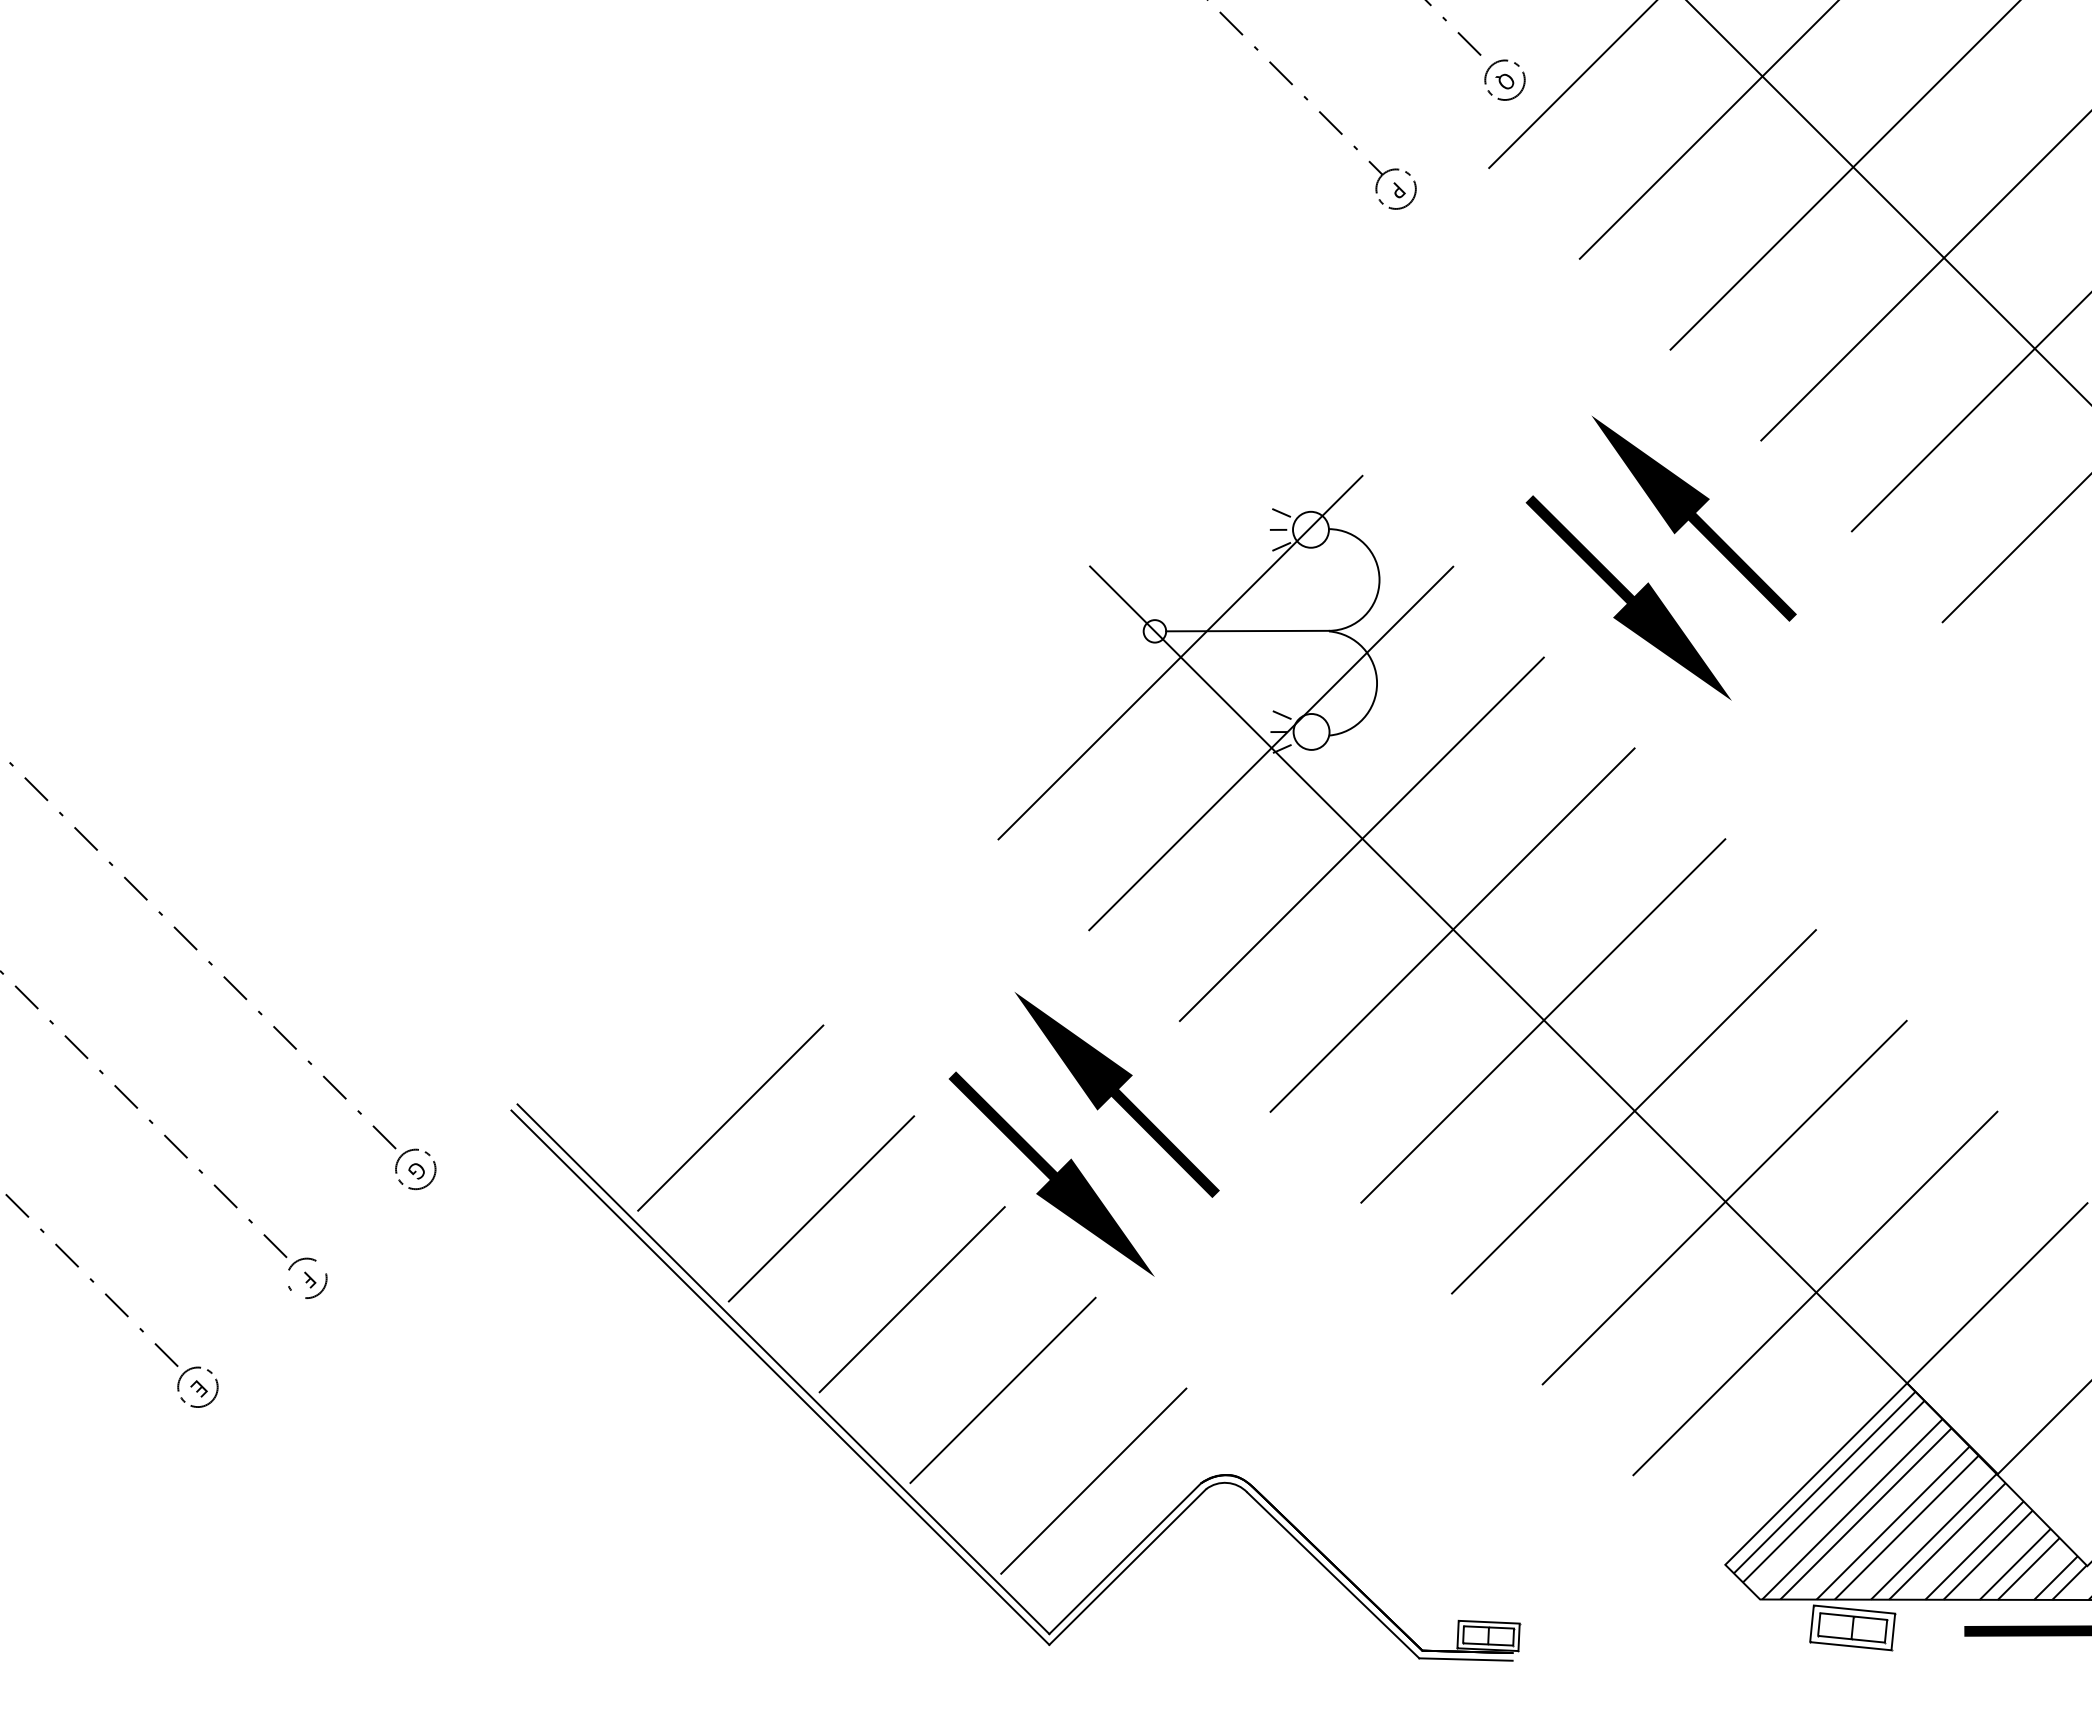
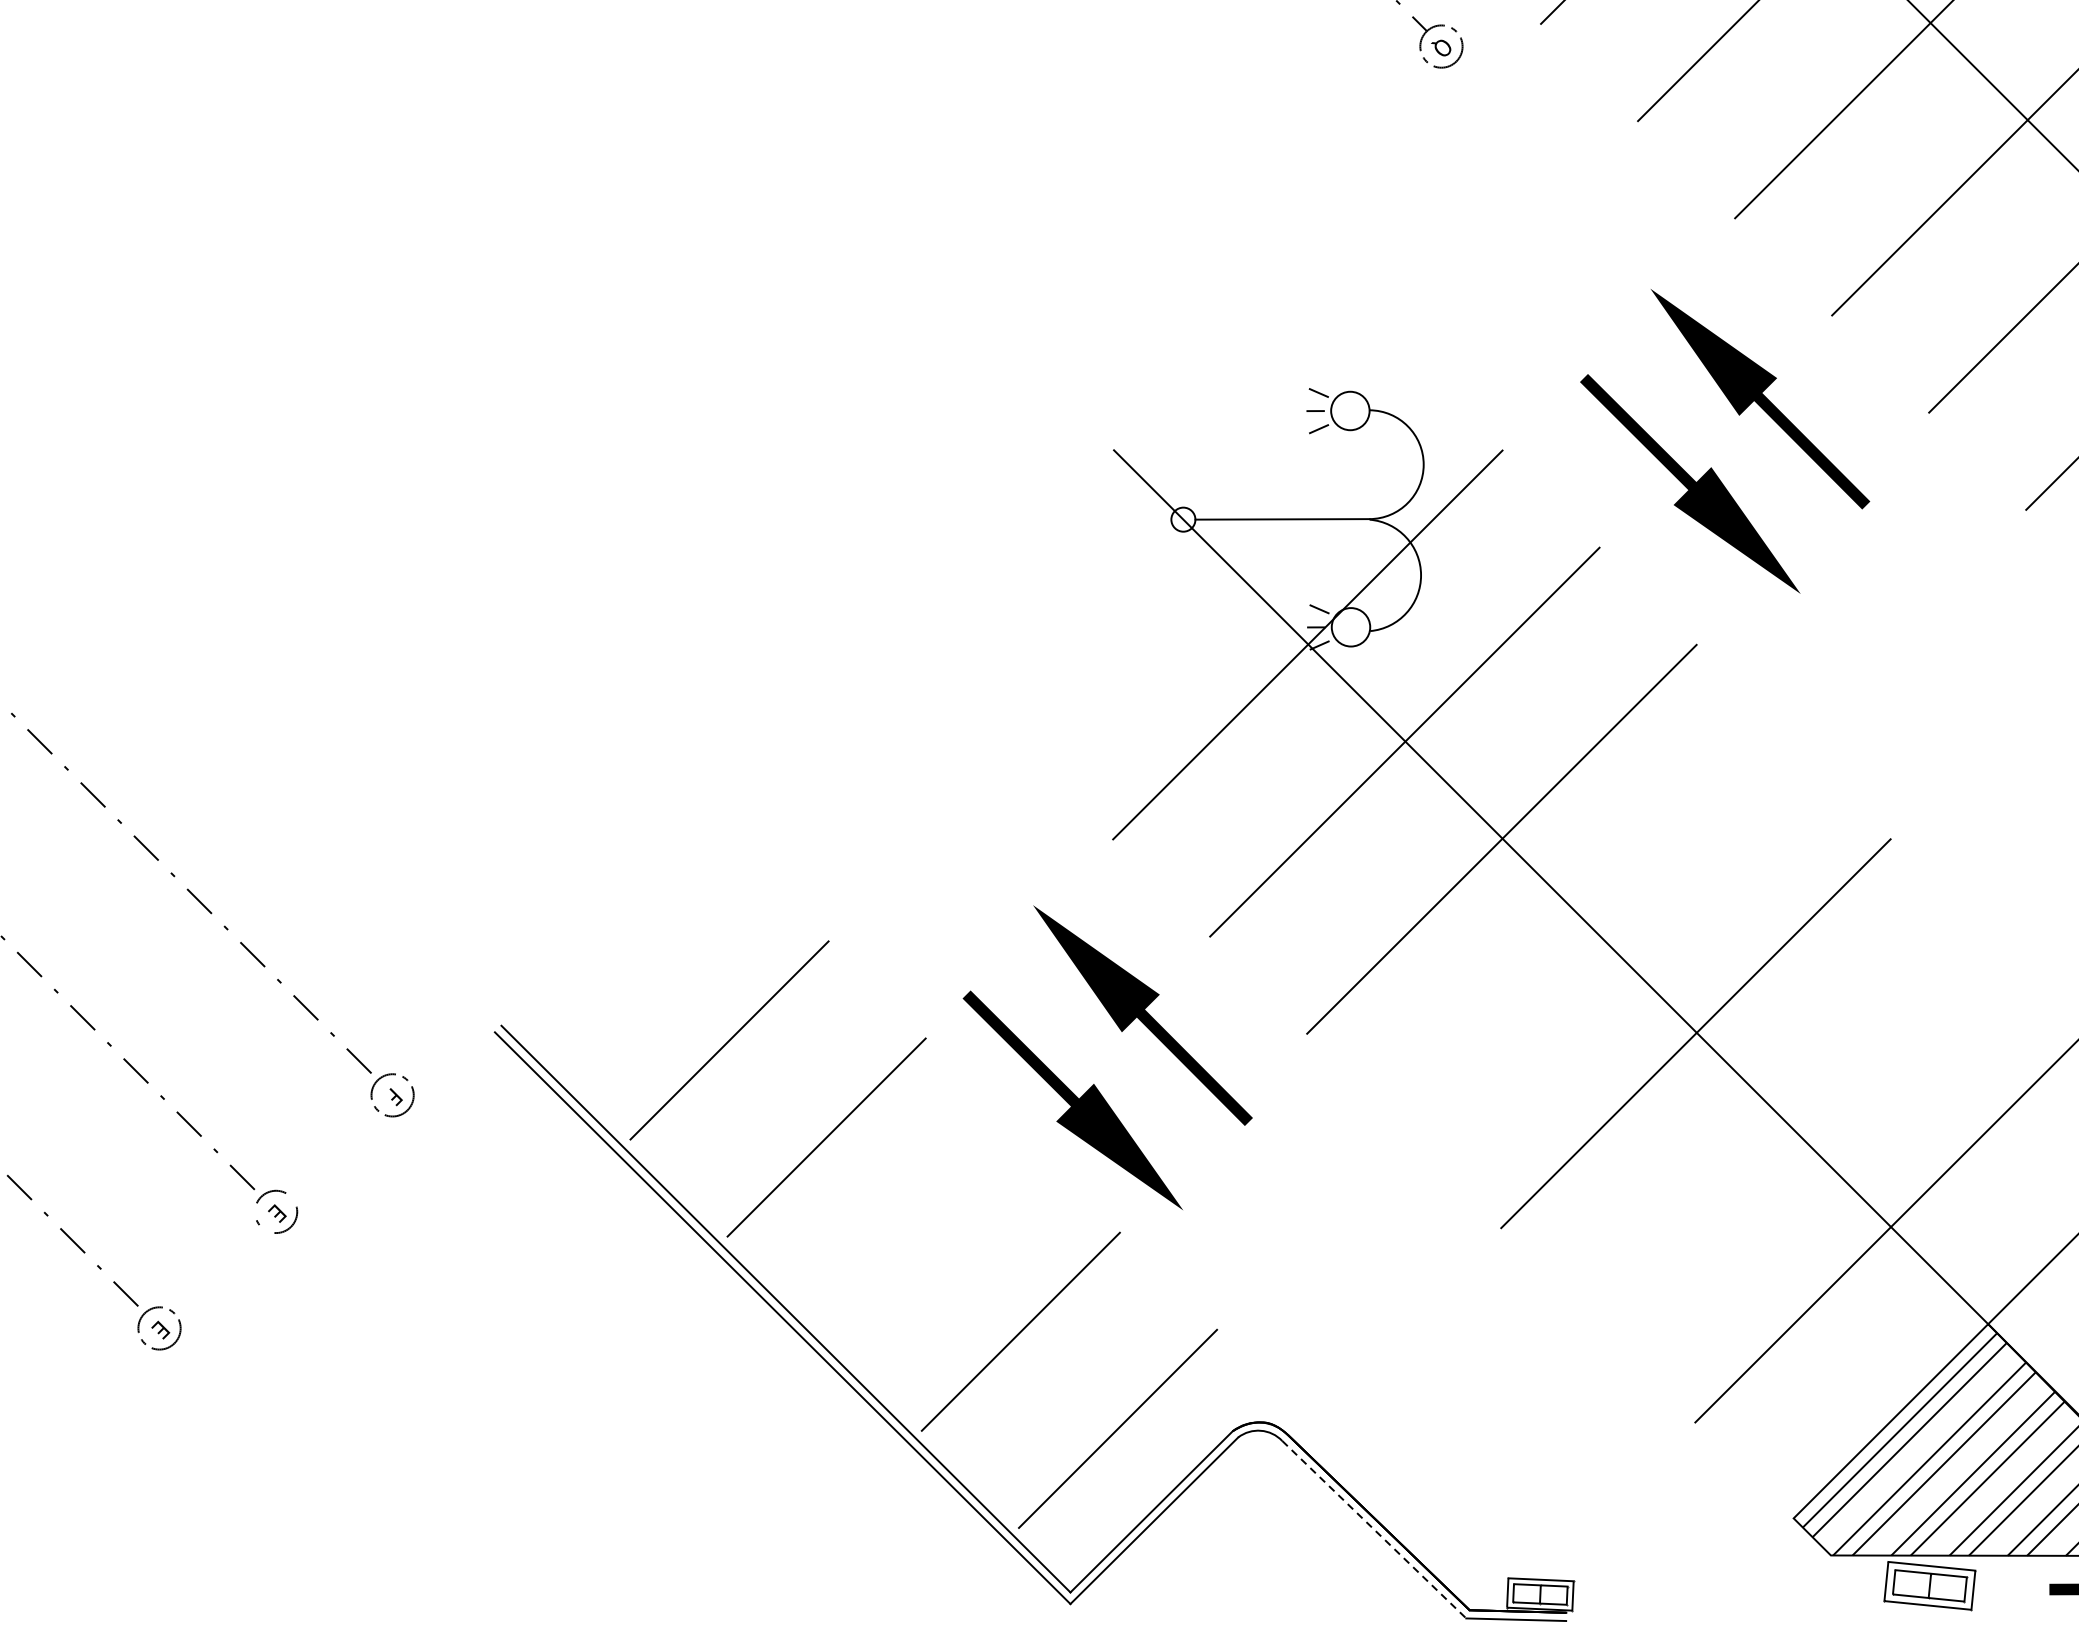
text: (1395, 190) -> (1440, 47), P -> Q
line: (1180, 657) -> (1210, 547), removed
line: (1543, 1020) -> (1599, 936), removed
text: (416, 1170) -> (393, 1096), G -> F
line: (1724, 1202) -> (1792, 1130), removed
text: (307, 1279) -> (276, 1213), F -> E
line: (911, 1299) -> (922, 1234), removed
line: (1333, 1575) -> (1374, 1529), solid -> dashed

